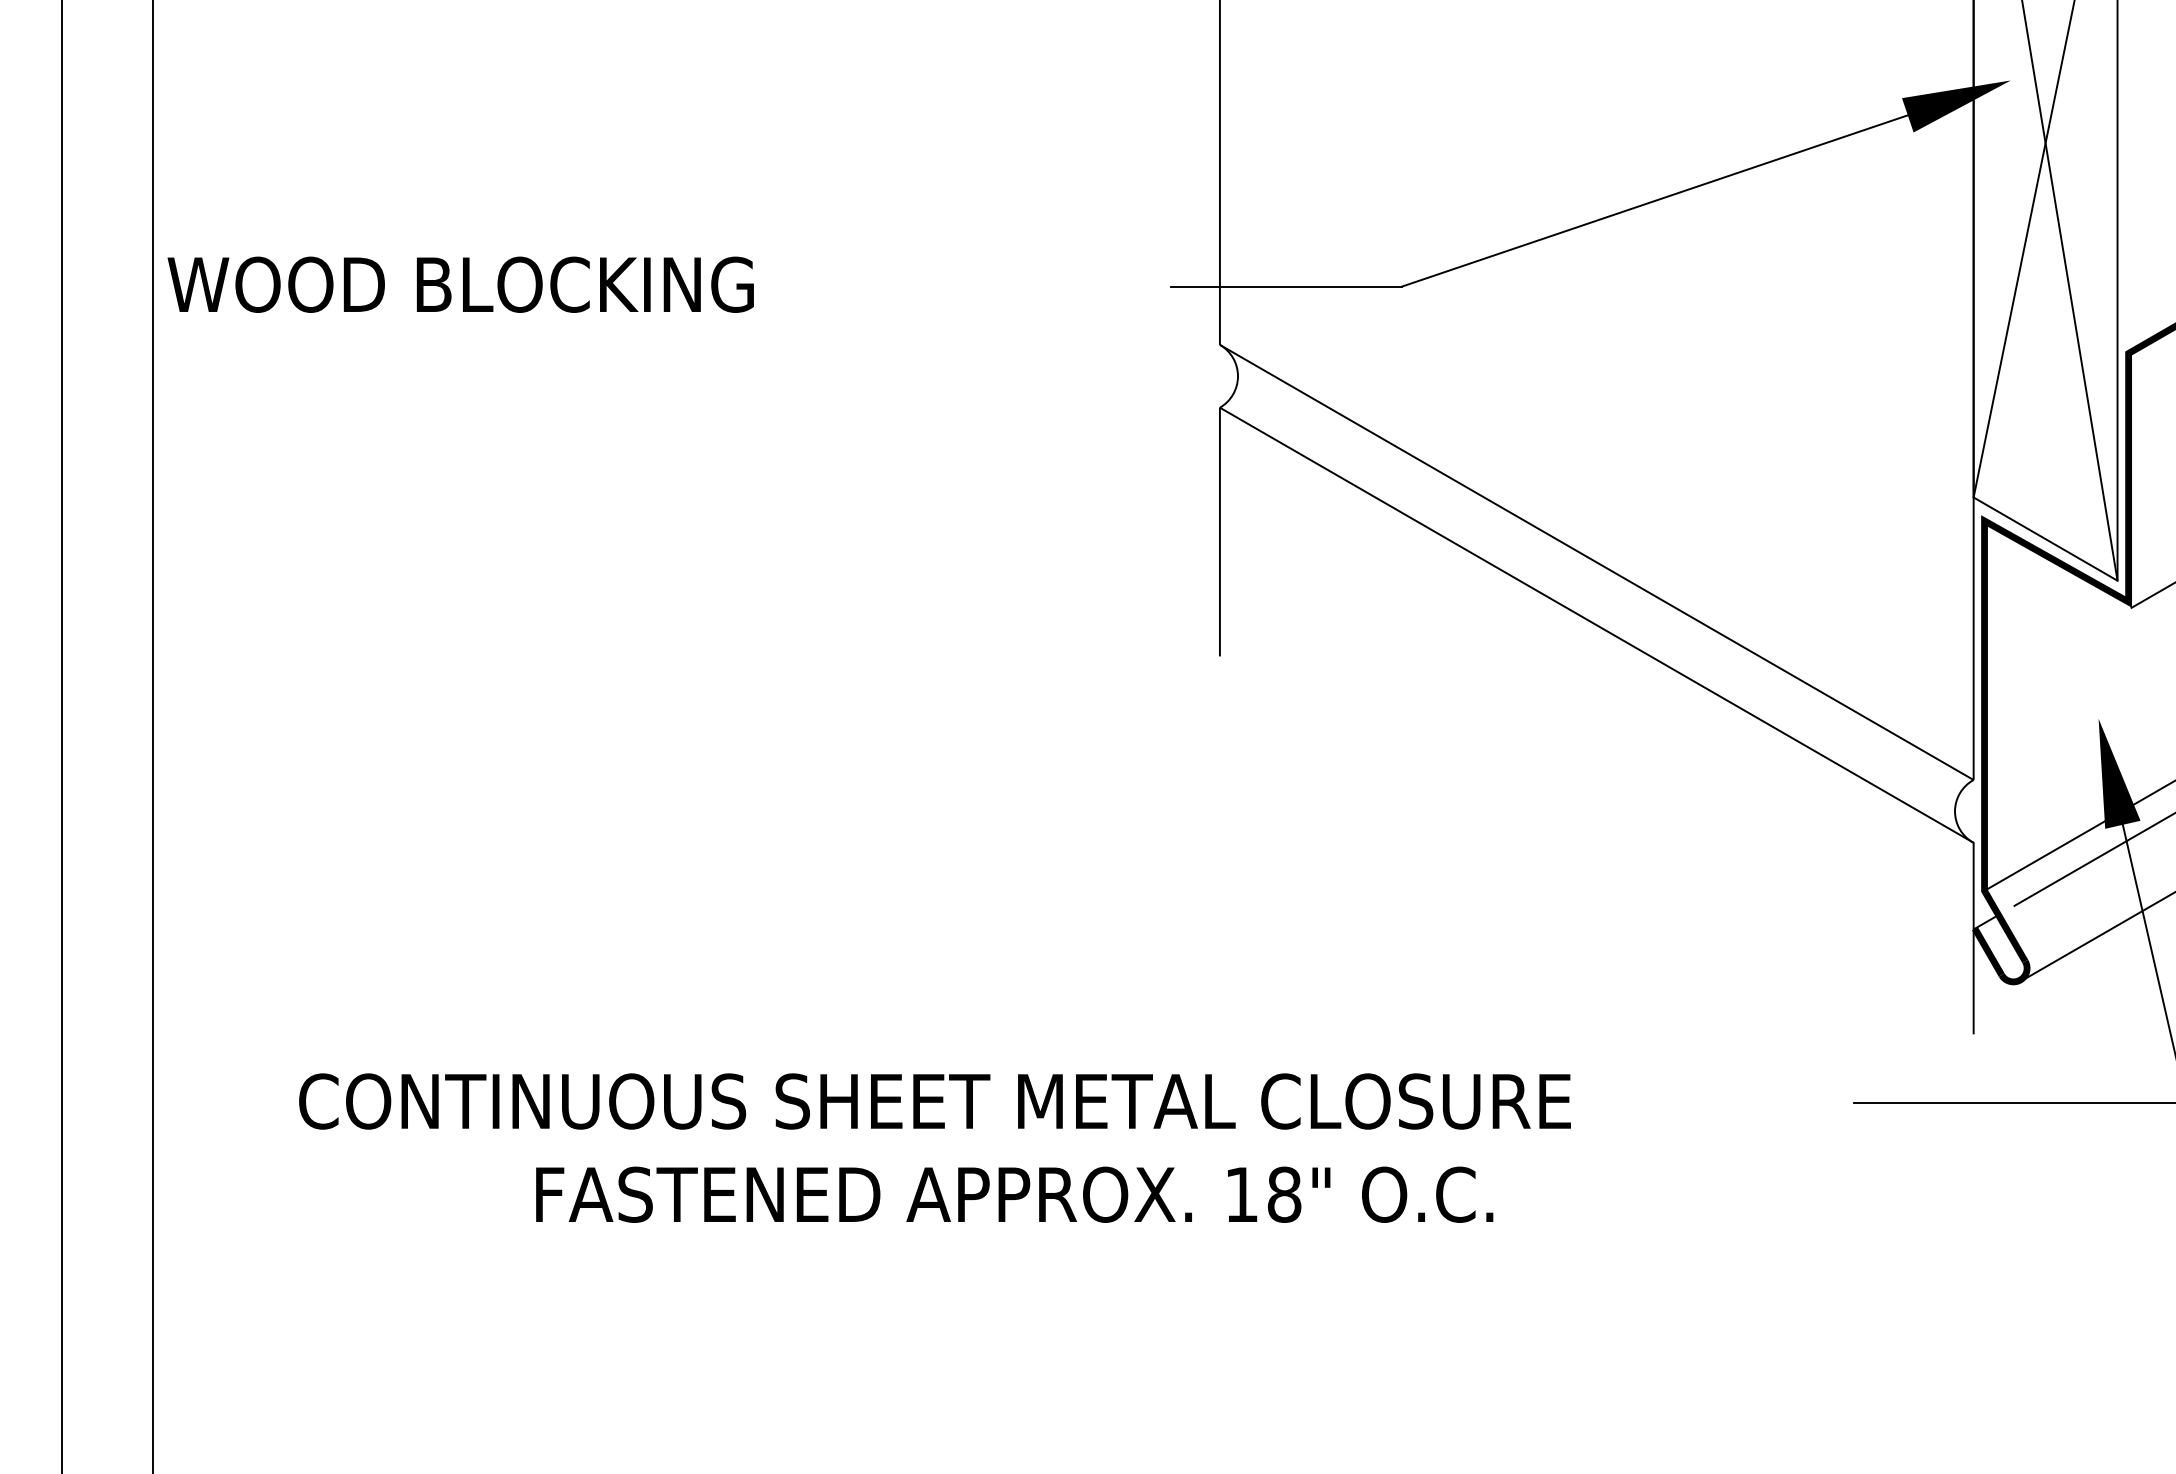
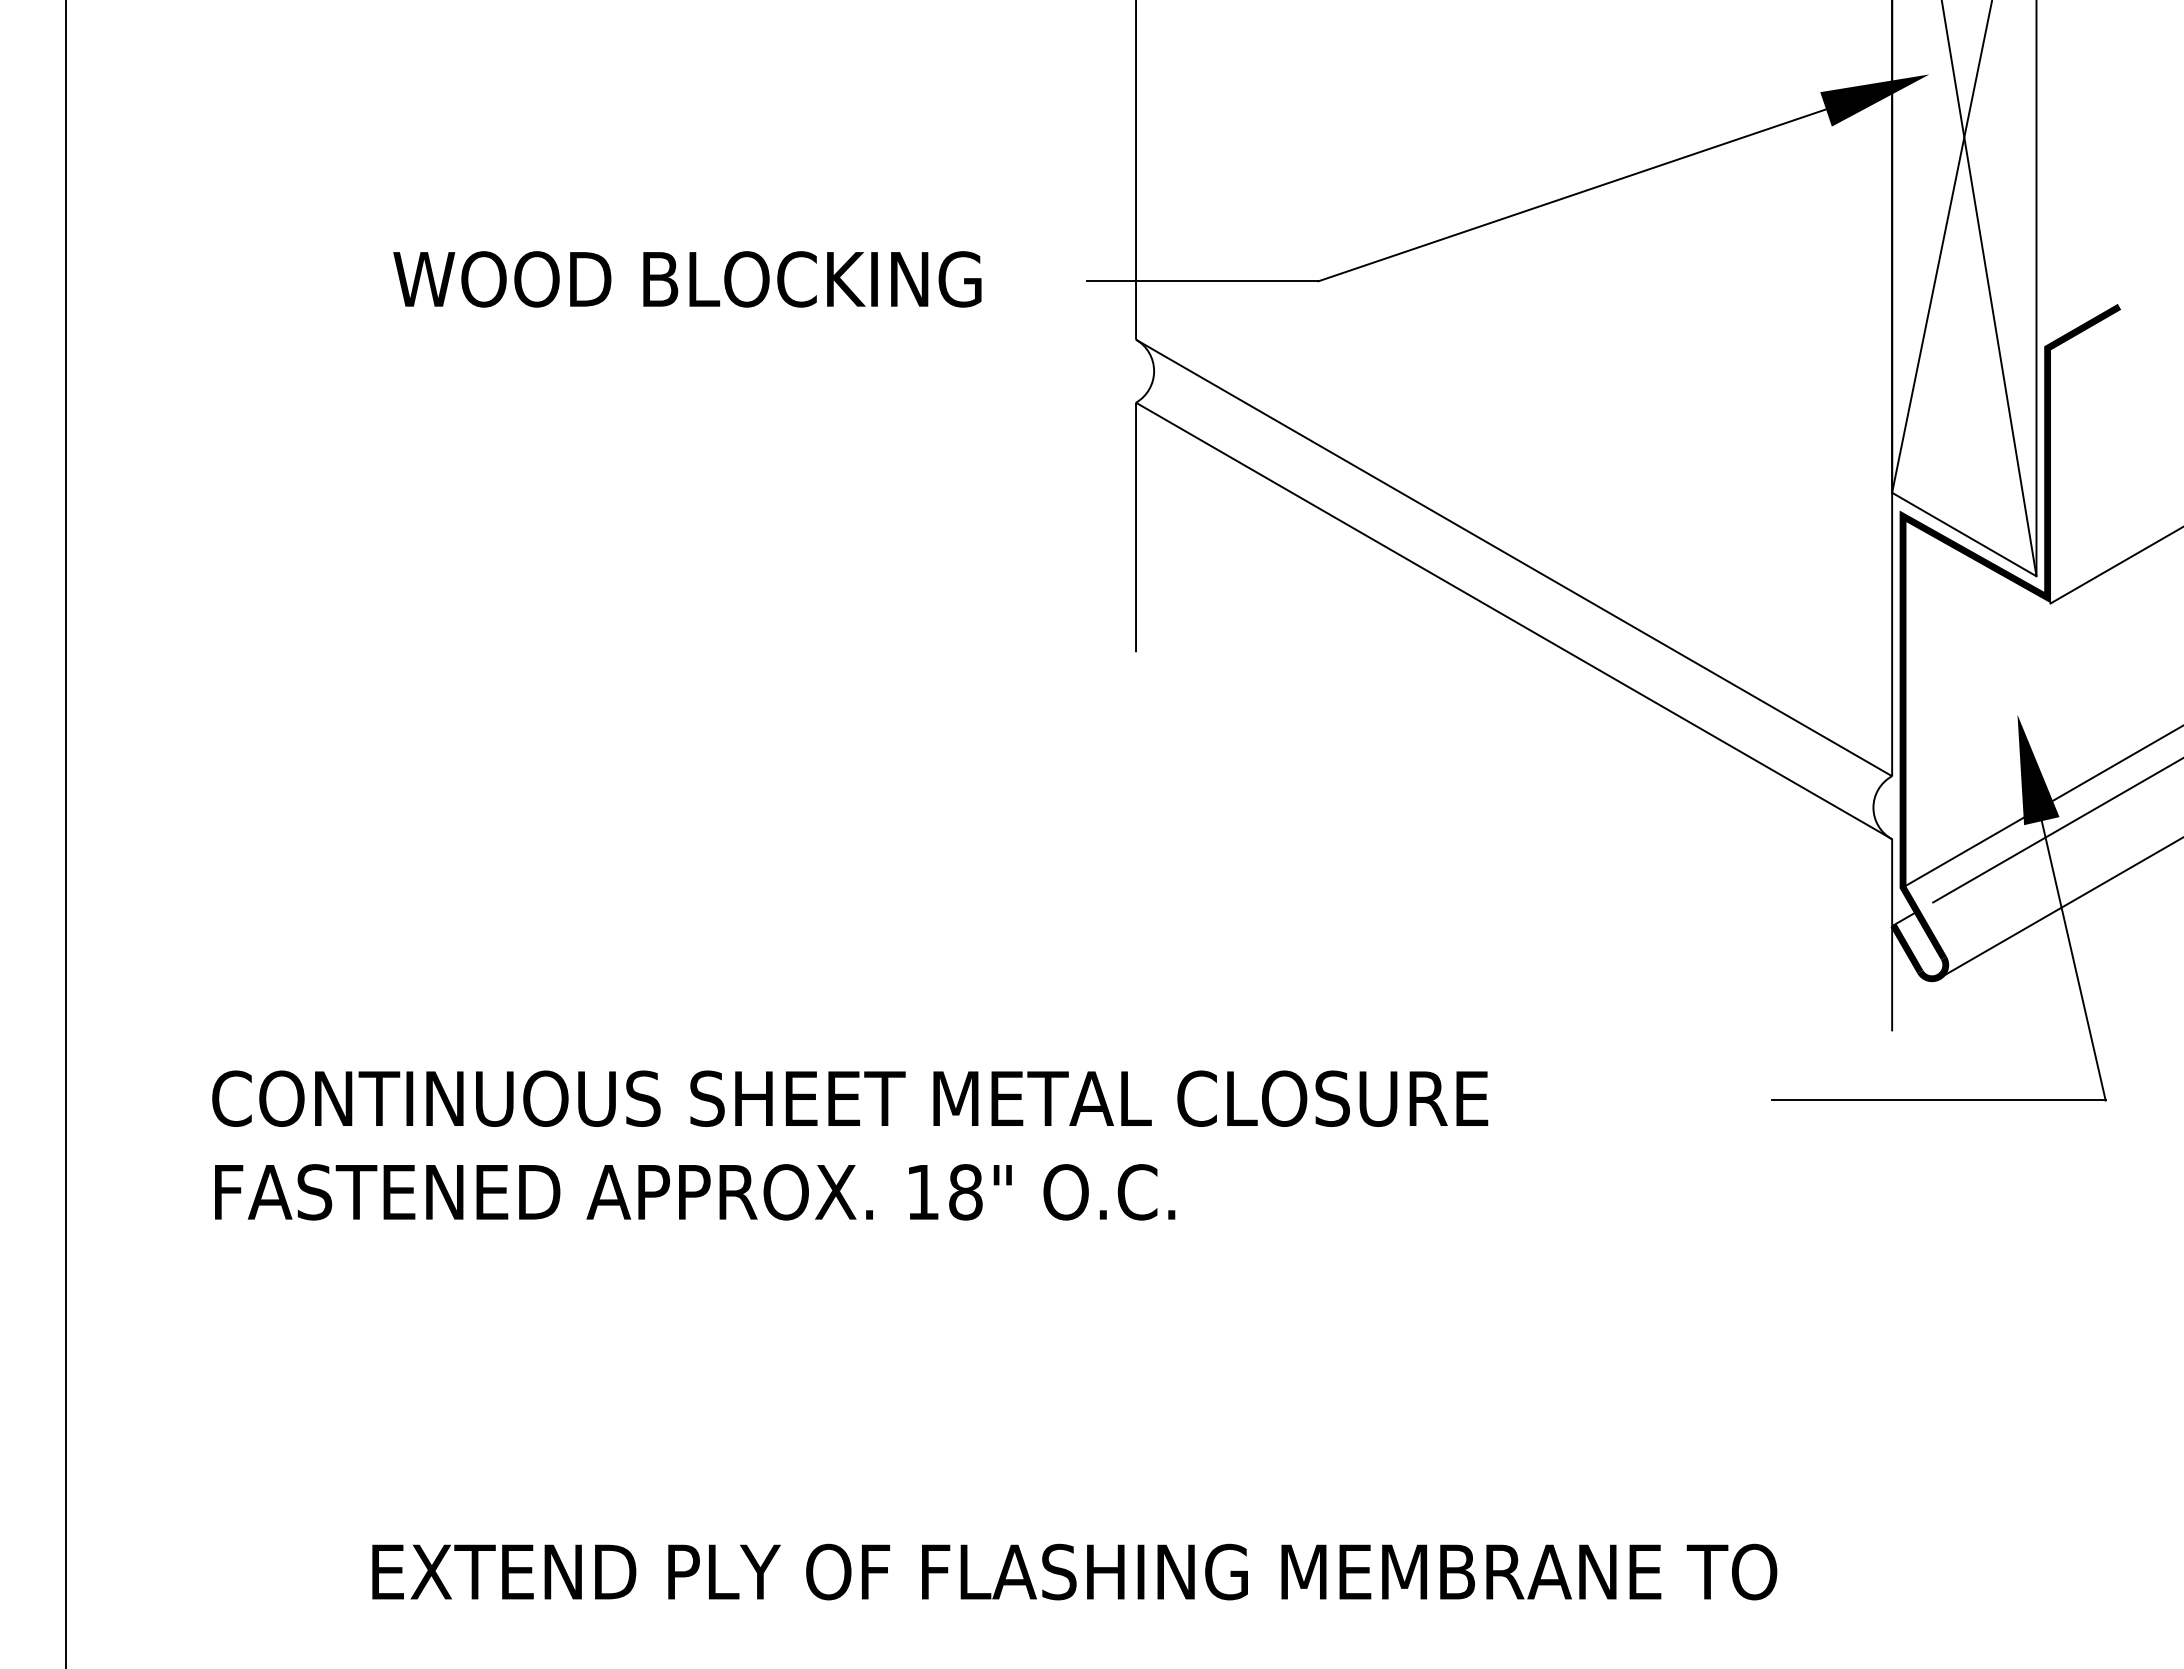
text: (460, 284) -> (687, 279), moved
text: (1015, 1194) -> (695, 1192), moved

